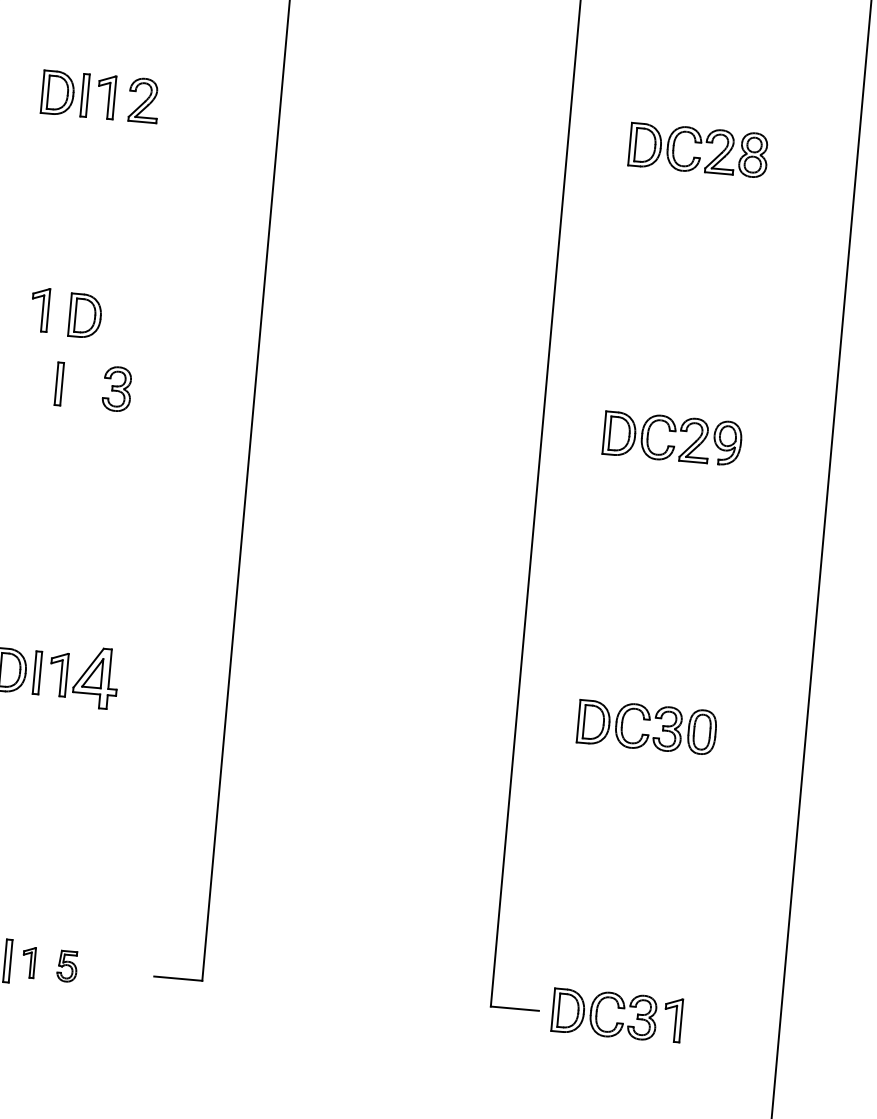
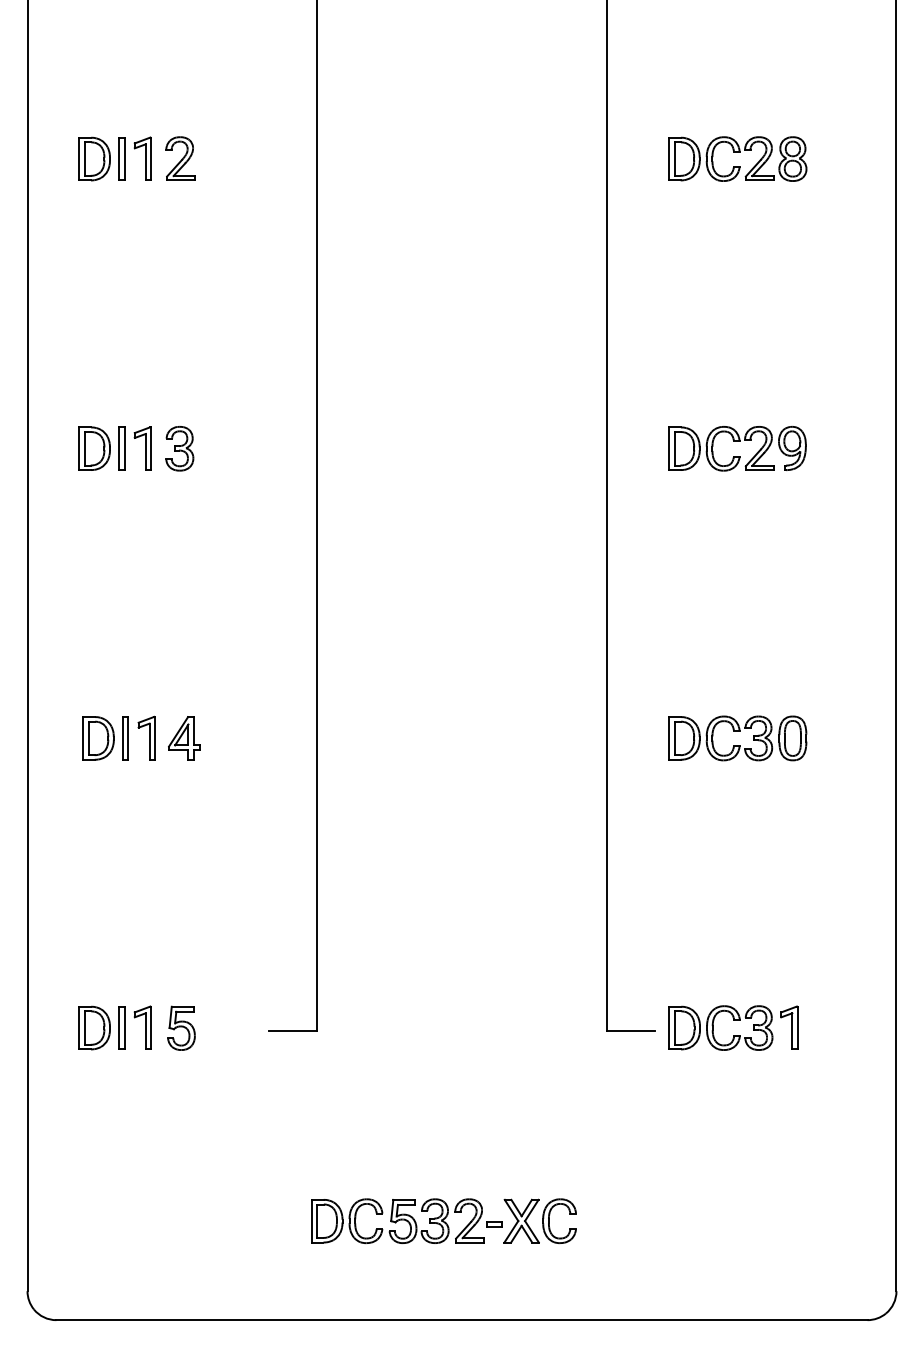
part: (39, 309) -> (142, 448), moved
part: (85, 315) -> (94, 448), moved
part: (96, 678) -> (184, 738), size x0.71
part: (28, 962) -> (142, 1027), size x1.43
part: (67, 965) -> (181, 1027), size x1.43

